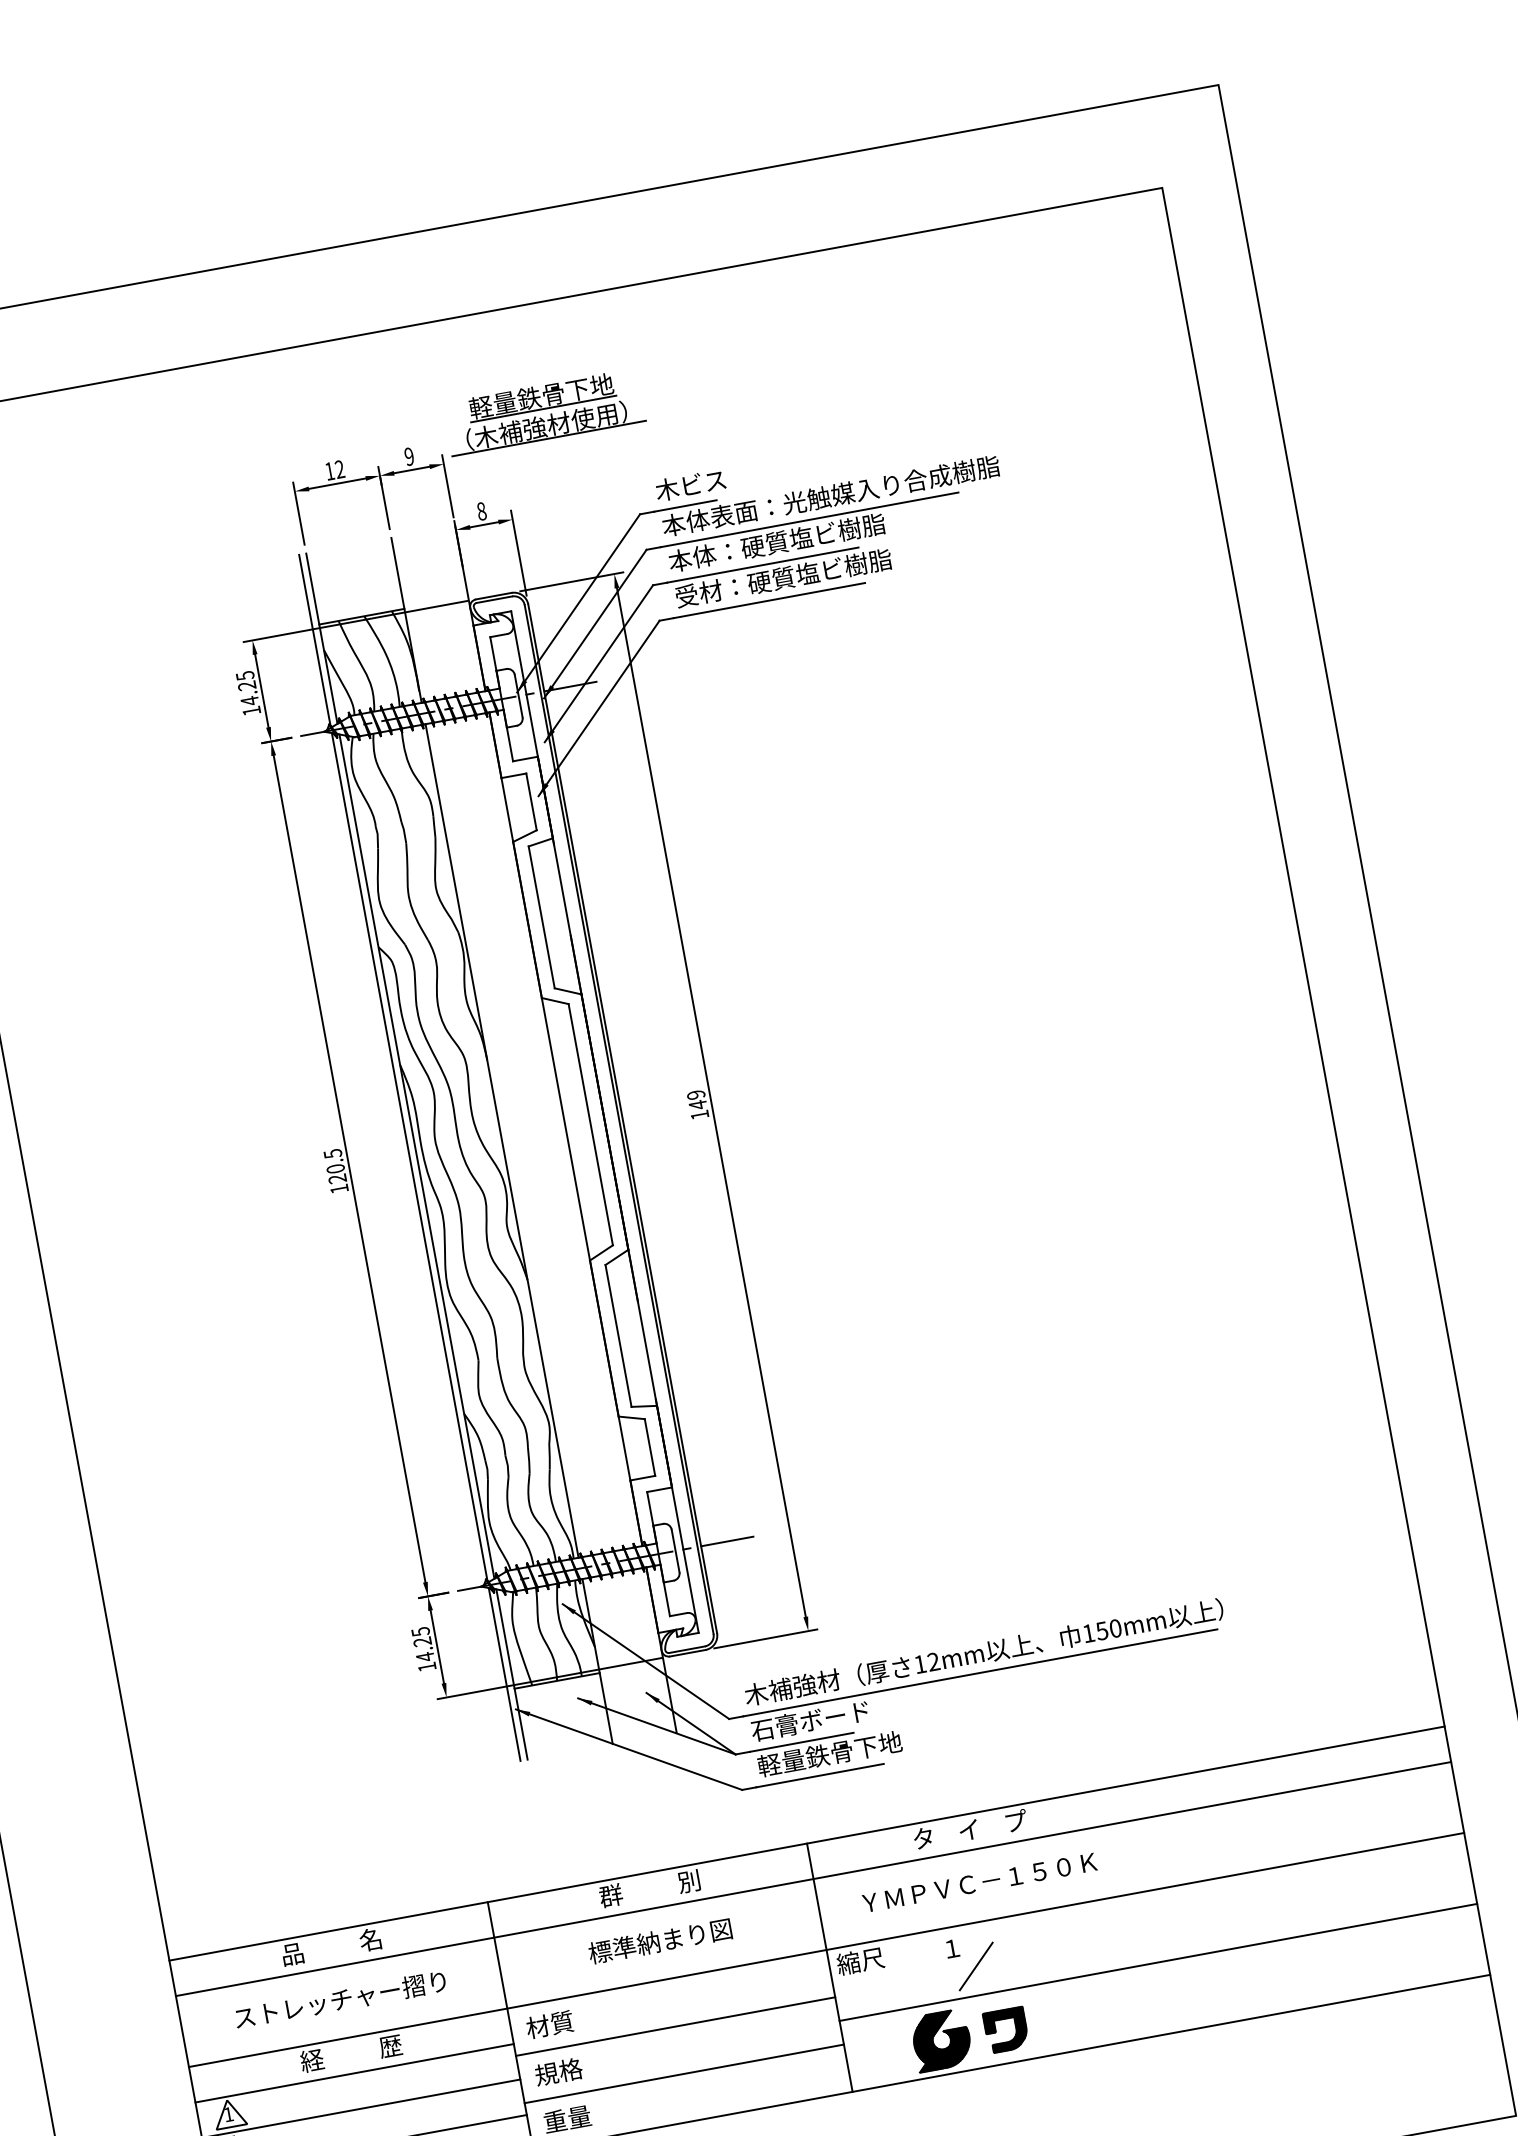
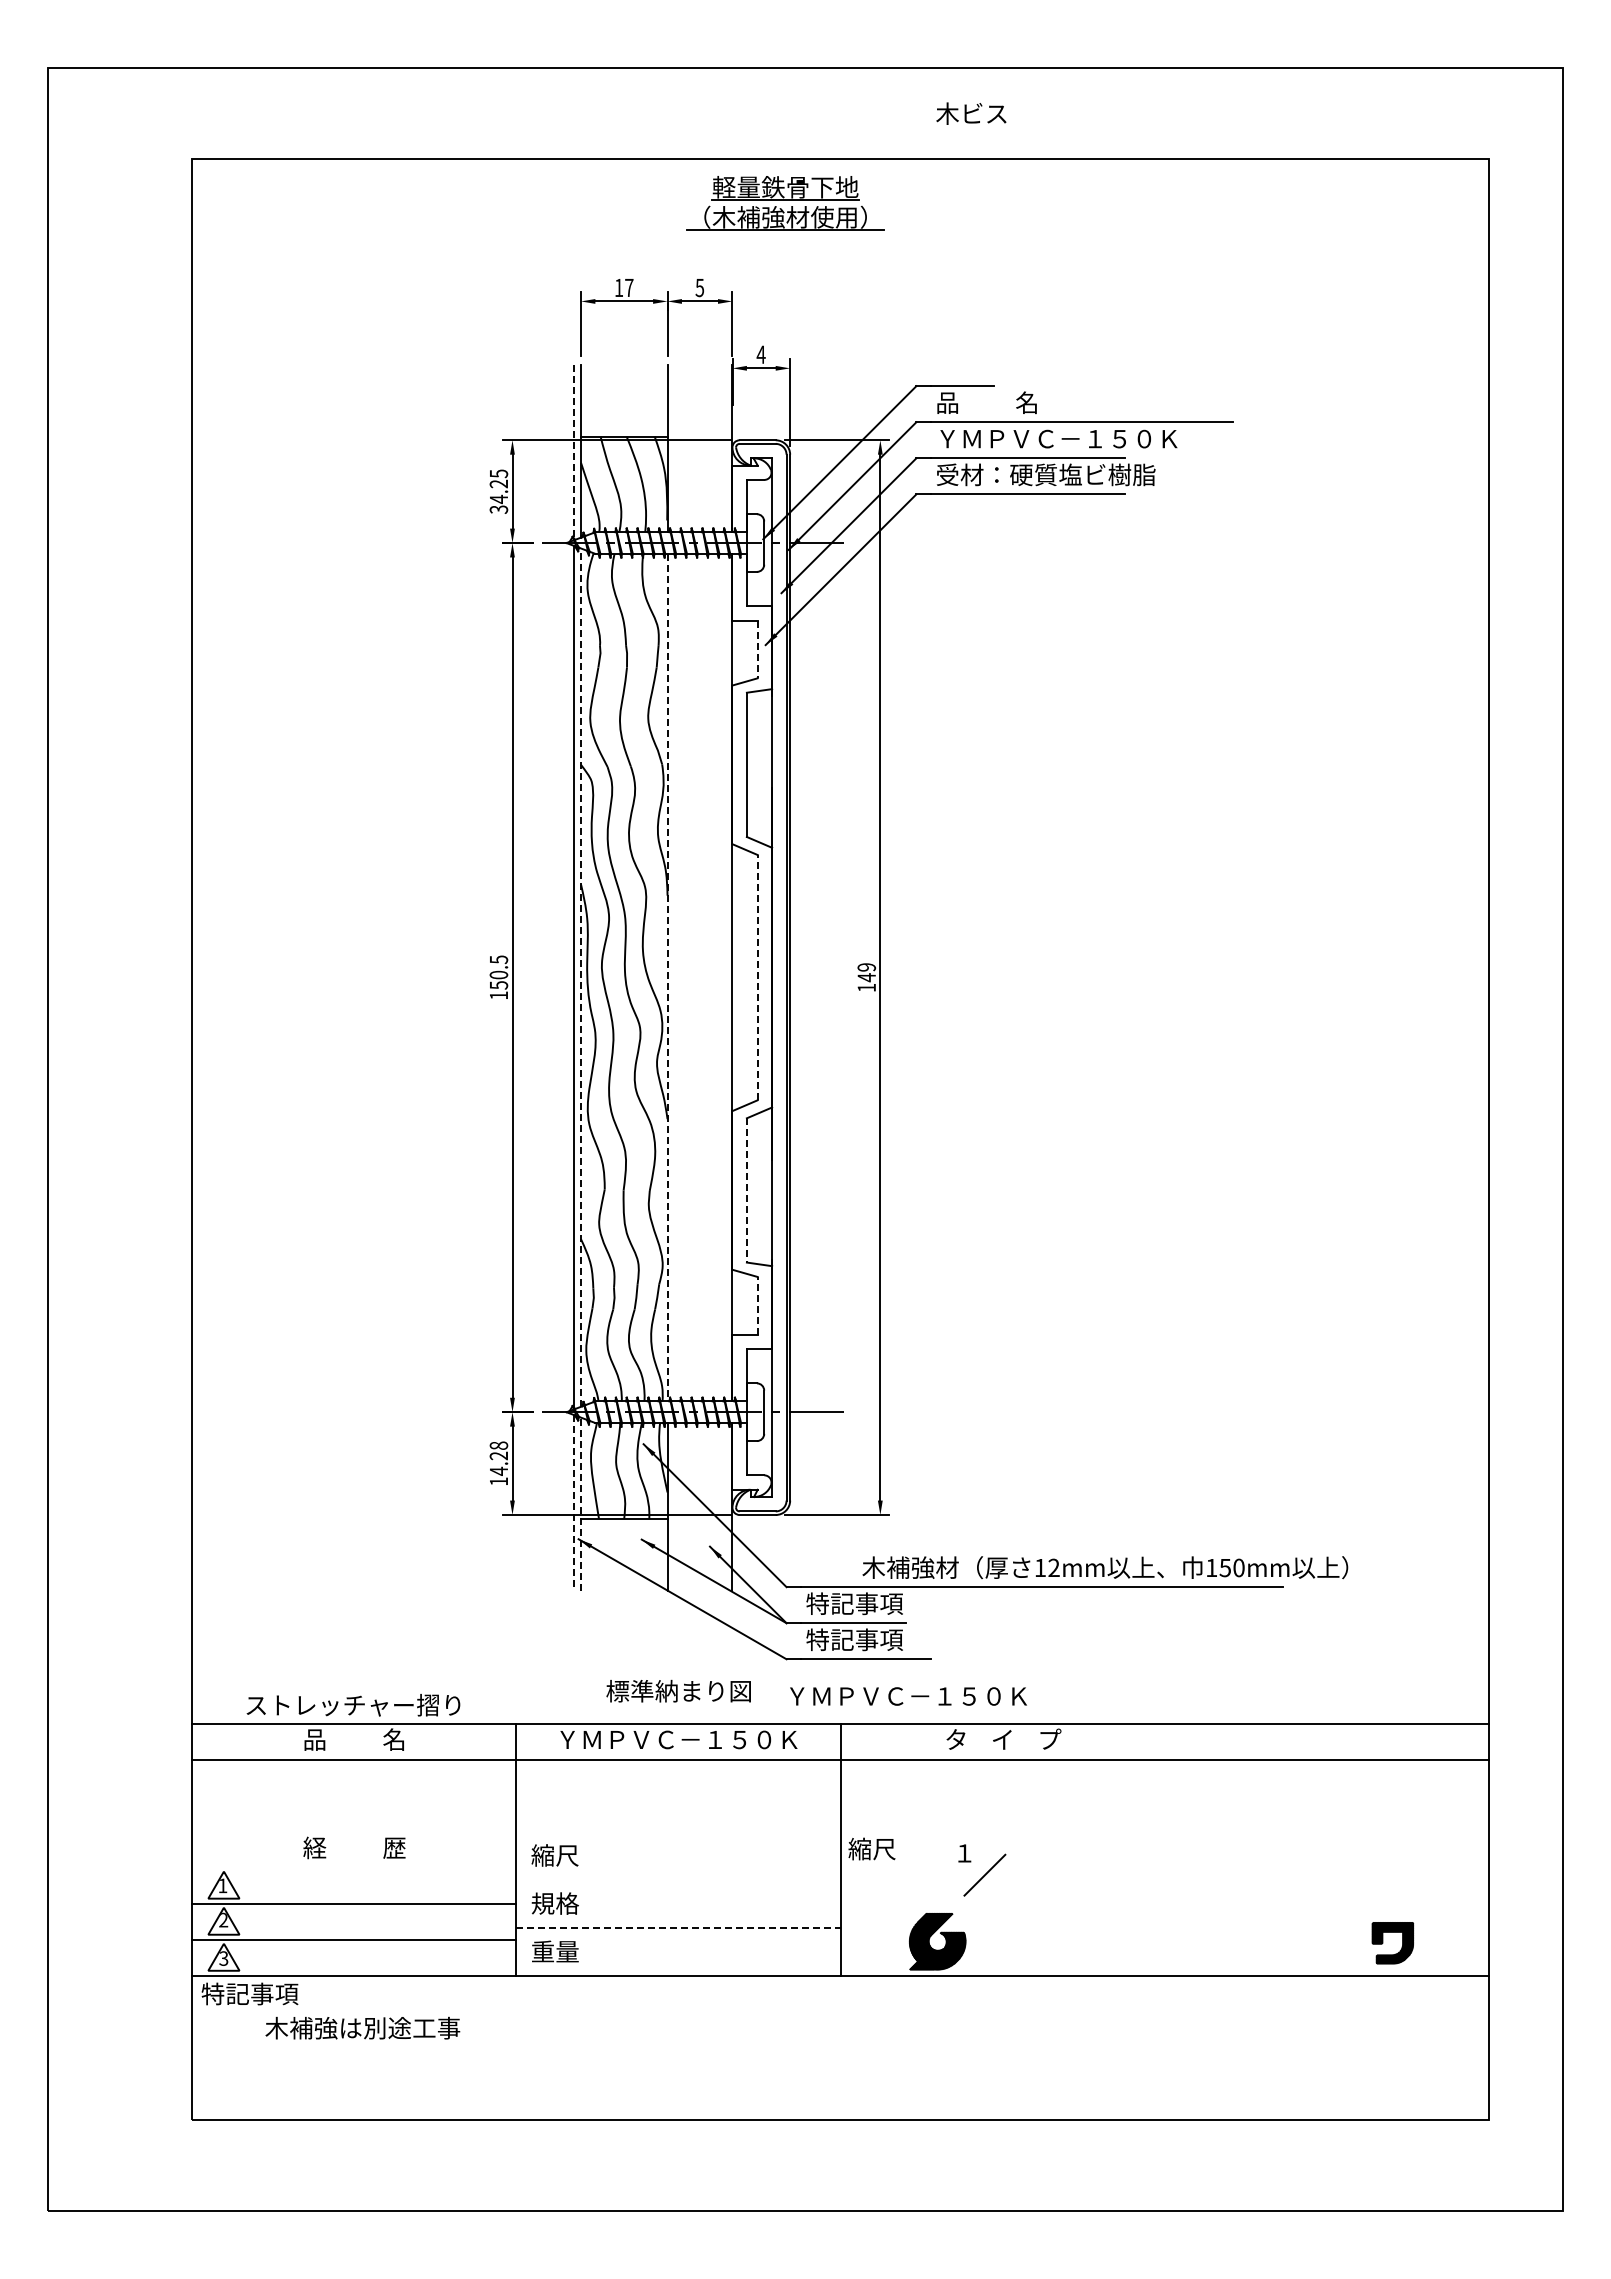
part: (544, 412) -> (785, 203), moved
text: (408, 456) -> (699, 287), 9 -> 5
text: (340, 469) -> (629, 287), 12 -> 17
text: (690, 485) -> (971, 113), moved
text: (830, 495) -> (1107, 402), 本体表面：光触媒入り合成樹脂 -> 品          名
text: (481, 511) -> (760, 354), 8 -> 4
text: (787, 540) -> (1056, 438), 本体：硬質塩ビ樹脂 -> ＹＭＰＶＣ－１５０Ｋ
line: (314, 641) -> (573, 452), solid -> dashed
text: (251, 711) -> (498, 509), 14.25 -> 34.25
line: (531, 801) -> (757, 649), solid -> dashed
line: (590, 1124) -> (757, 977), solid -> dashed
line: (502, 1140) -> (667, 977), solid -> dashed
line: (416, 1156) -> (580, 977), solid -> dashed
text: (337, 1179) -> (498, 985), 120.5 -> 150.5
line: (618, 1336) -> (746, 1190), solid -> dashed
line: (649, 1447) -> (757, 1305), solid -> dashed
text: (420, 1631) -> (498, 1445), 14.25 -> 14.28
text: (984, 1652) -> (1105, 1567), moved
line: (504, 1674) -> (573, 1502), solid -> dashed
line: (511, 1674) -> (580, 1504), solid -> dashed
text: (809, 1720) -> (865, 1603), 石膏ボード -> 特記事項
text: (830, 1753) -> (879, 1639), 軽量鉄骨下地 -> 特記事項
text: (979, 1882) -> (908, 1696), moved
text: (650, 1888) -> (678, 1739), 群          別 -> ＹＭＰＶＣ－１５０Ｋ
text: (659, 1940) -> (678, 1690), moved
line: (826, 1949) -> (840, 1831), removed
line: (1158, 1962) -> (1164, 1904), removed
text: (340, 2000) -> (353, 1705), moved
text: (549, 2024) -> (554, 1855), 材質 -> 縮尺
line: (675, 2027) -> (678, 1880), removed
part: (997, 2032) -> (1383, 1943), moved
line: (354, 2073) -> (354, 1868), removed
line: (684, 2074) -> (678, 1928), solid -> dashed

